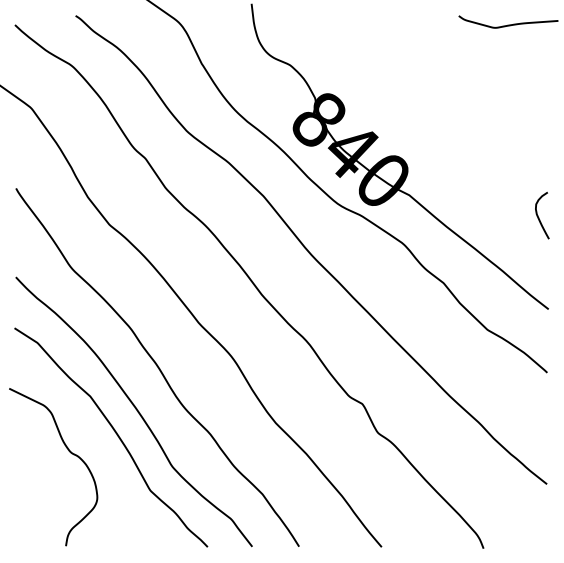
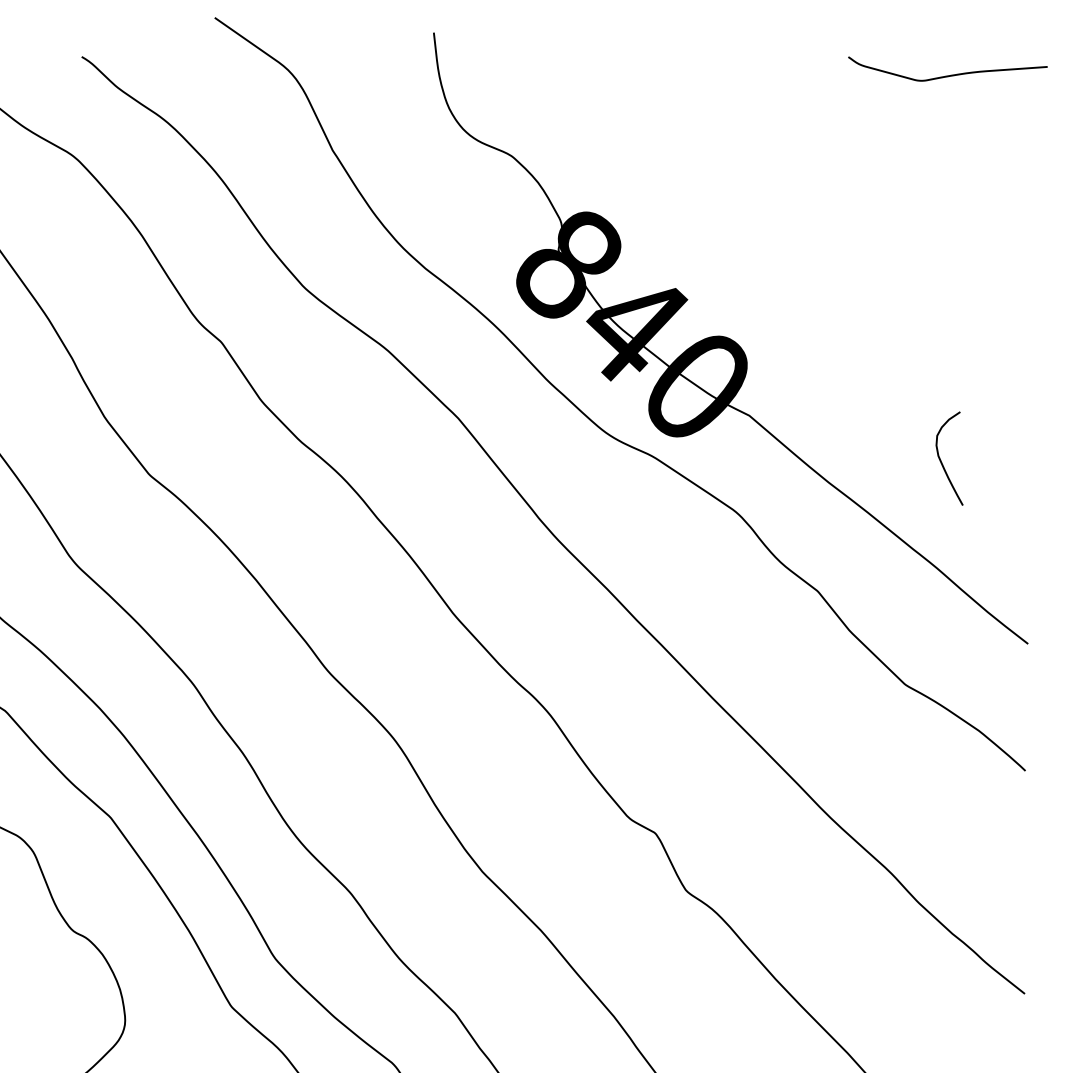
curve: (539, 217) -> (943, 462), moved

